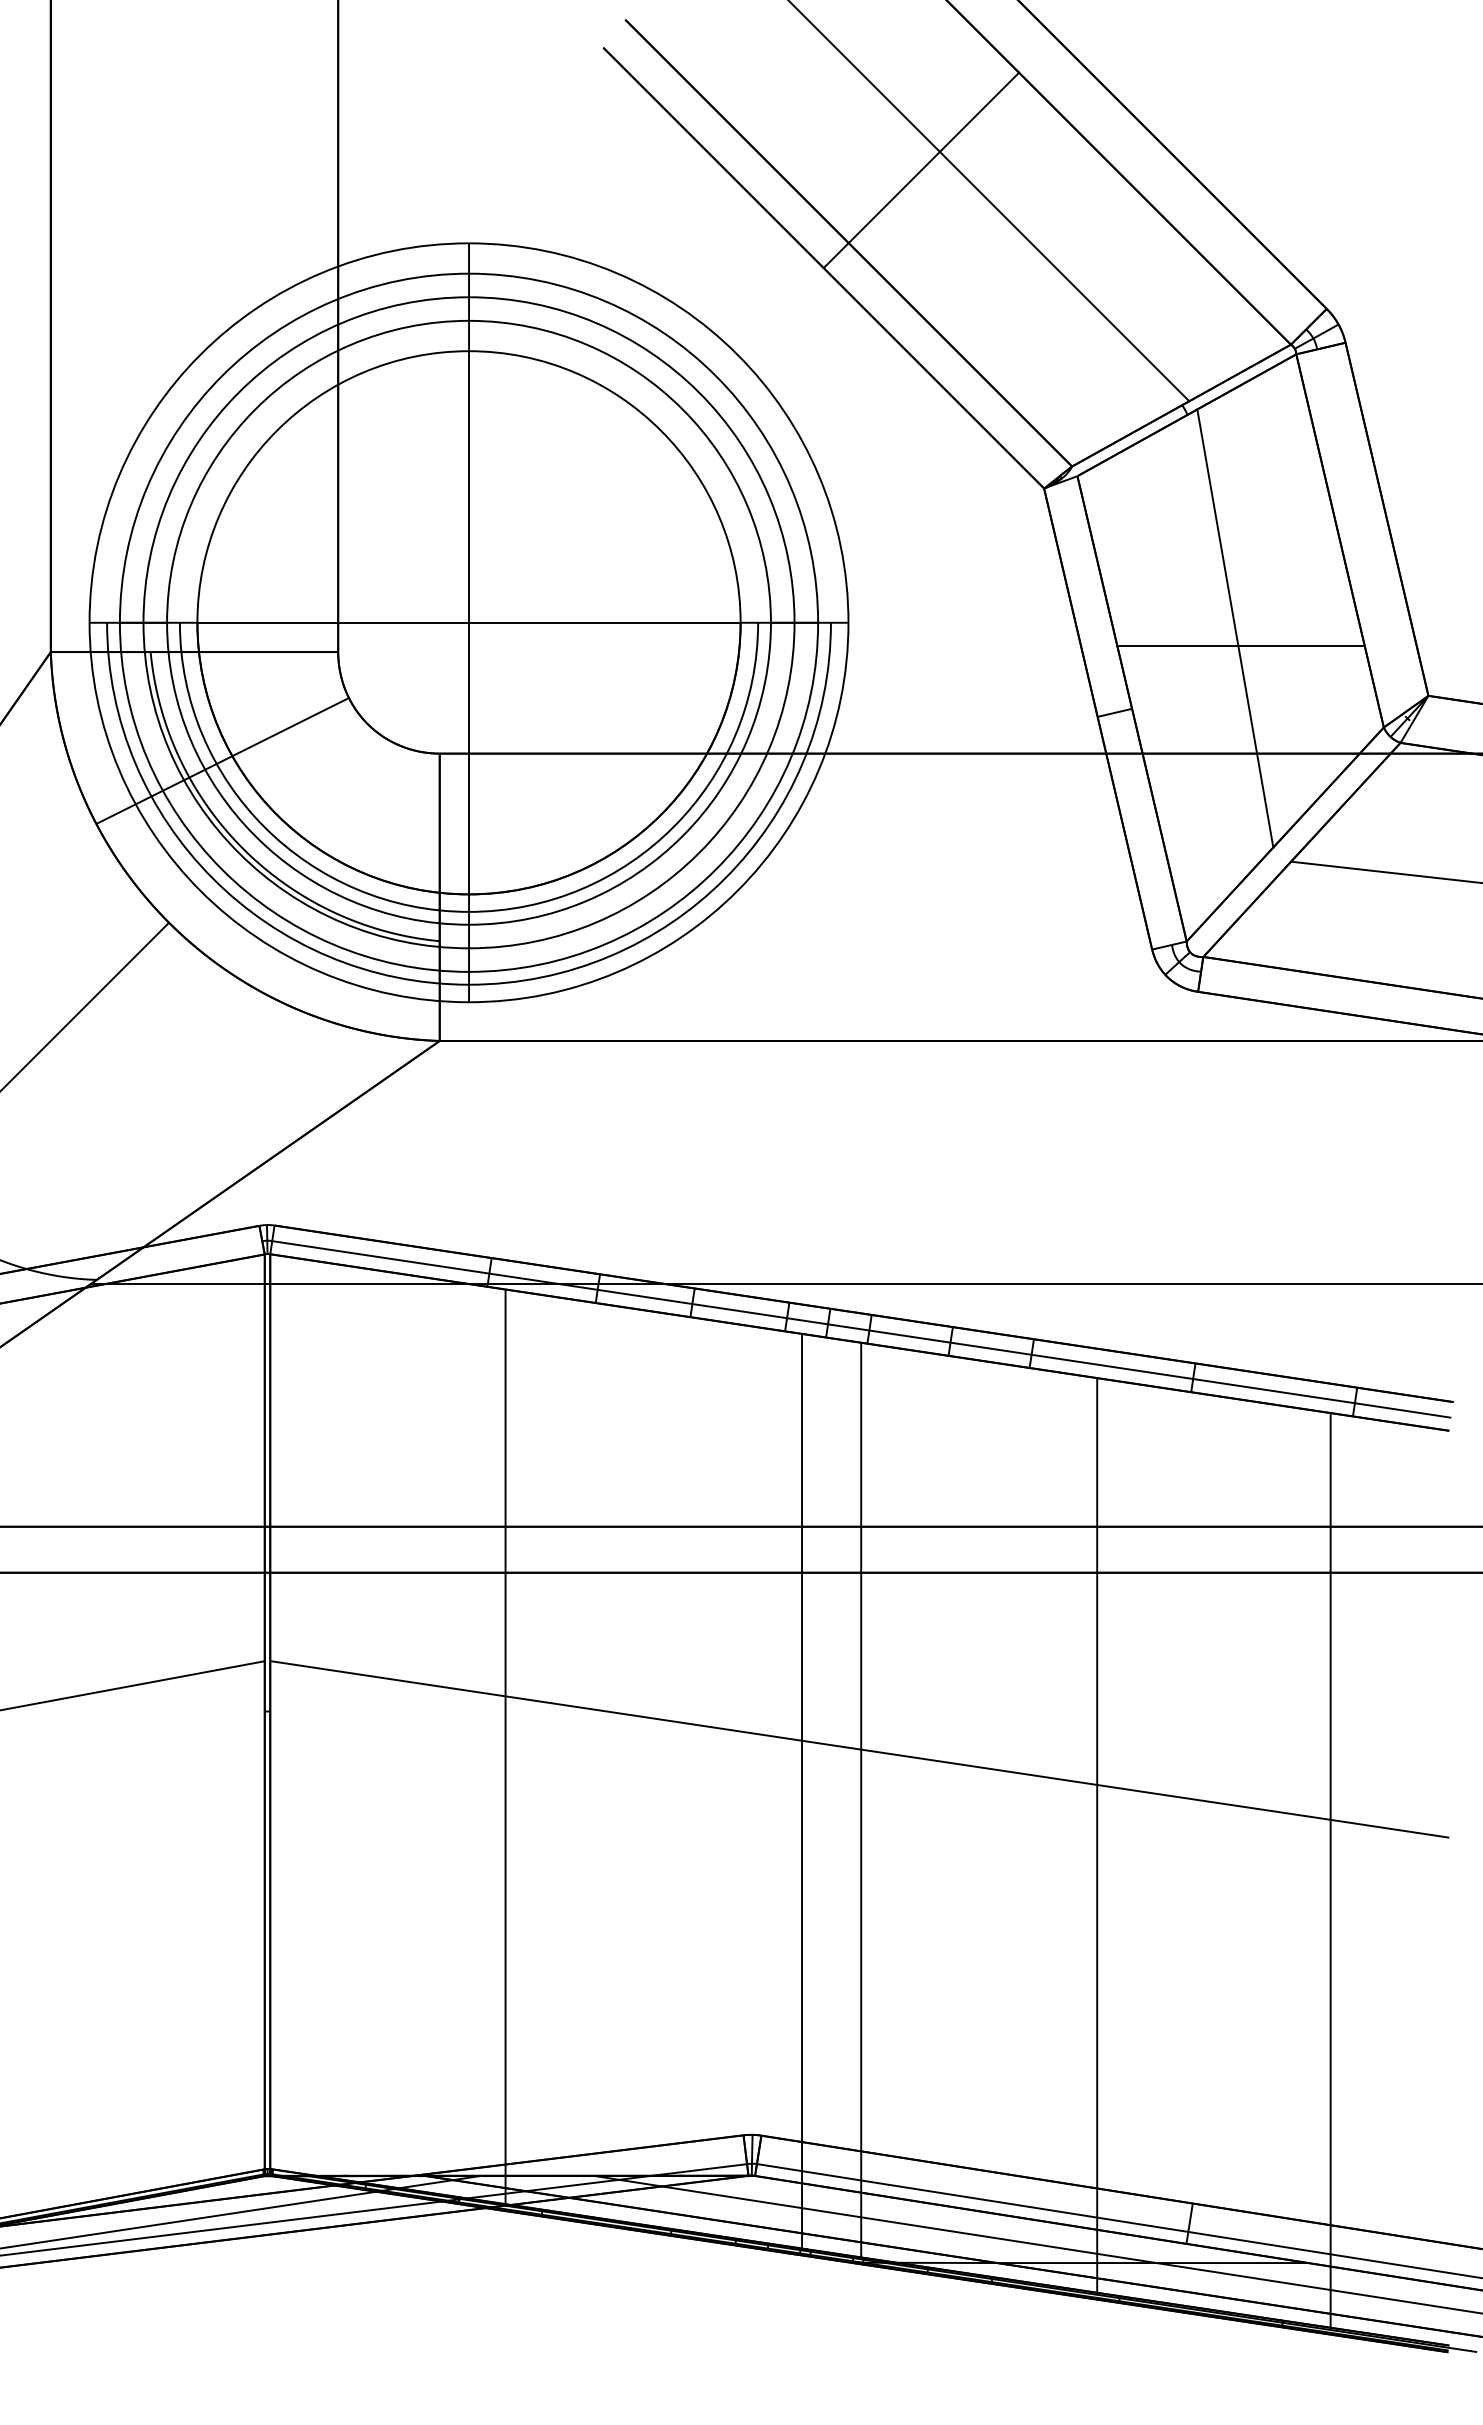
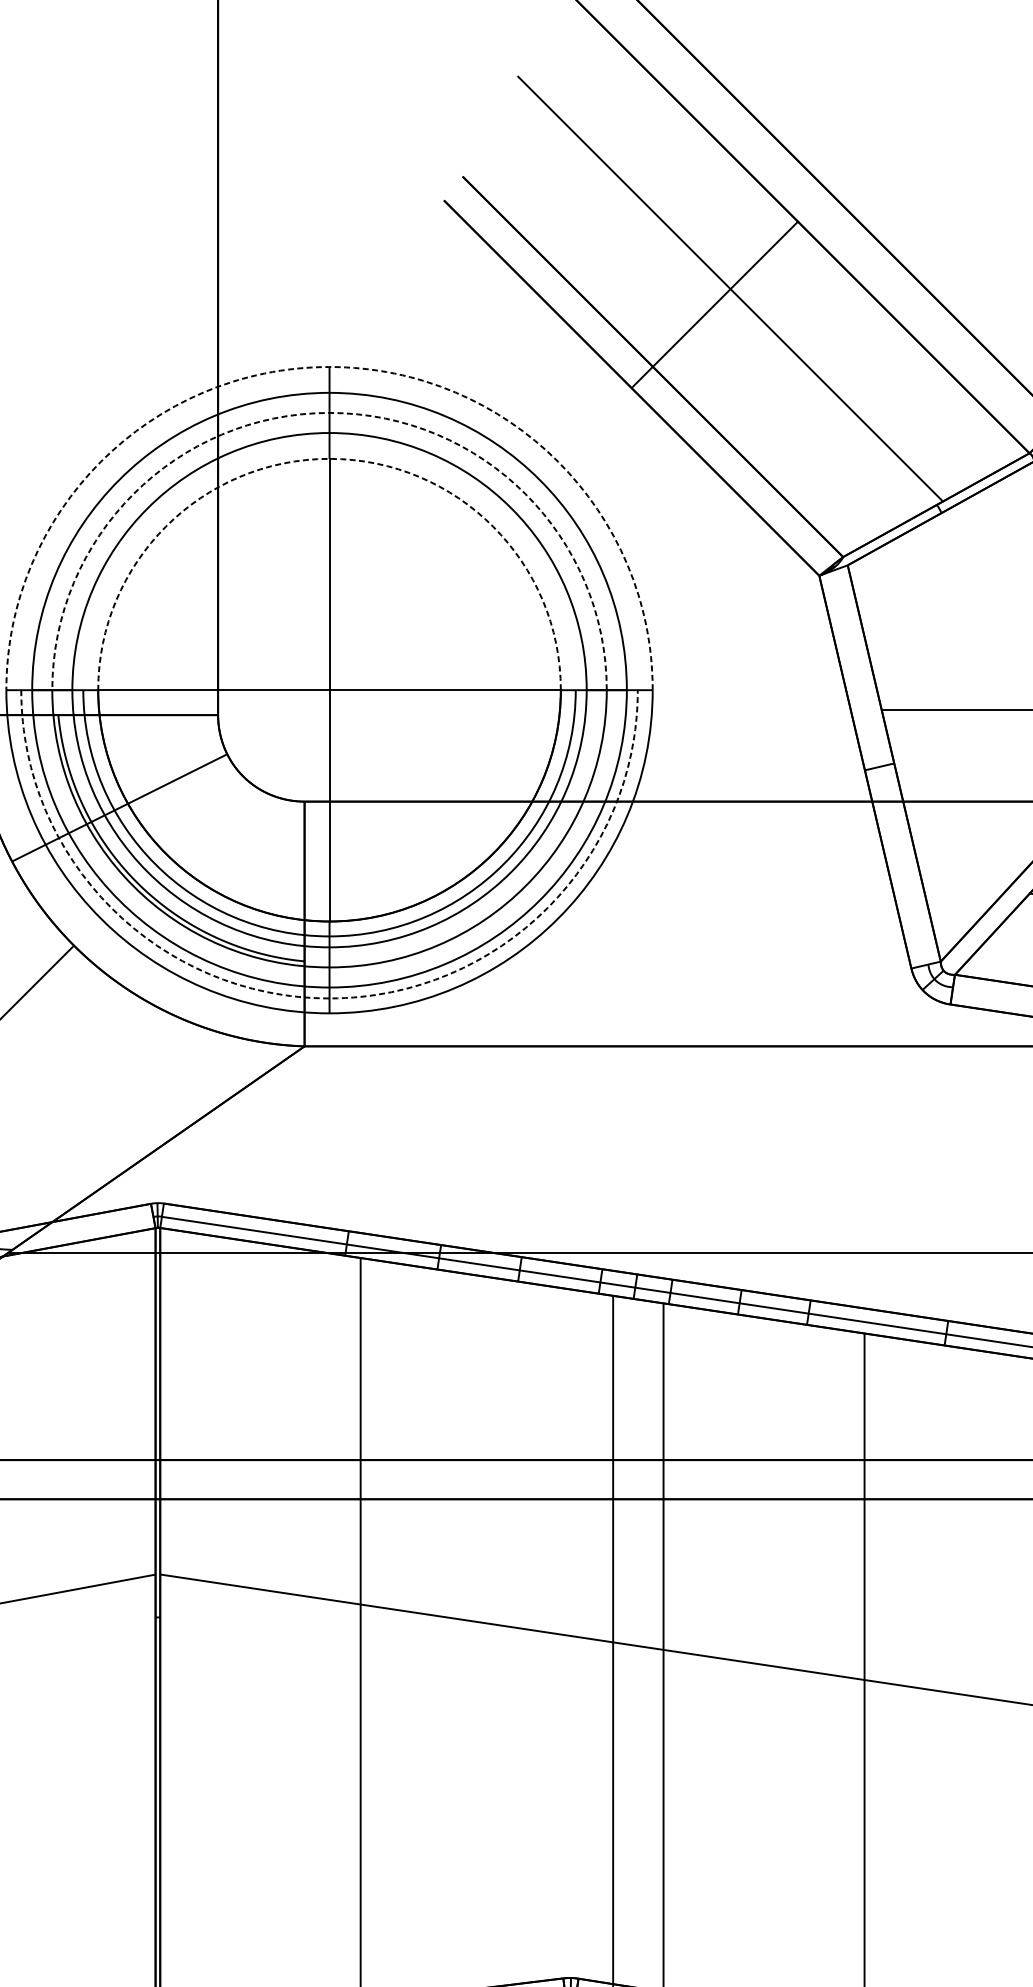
arc: (469, 243) -> (329, 367), solid -> dashed
arc: (469, 297) -> (329, 413), solid -> dashed
arc: (469, 351) -> (329, 459), solid -> dashed
line: (1235, 628) -> (982, 695), removed
arc: (469, 984) -> (329, 998), solid -> dashed

